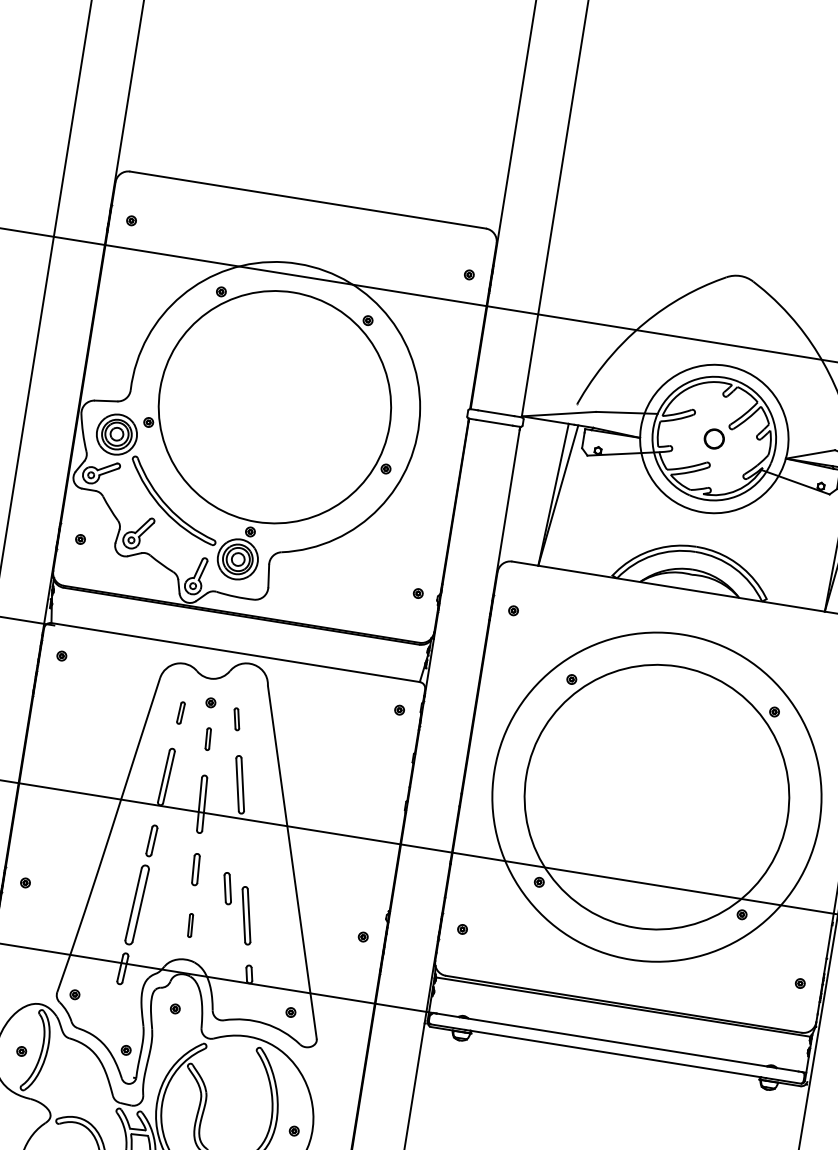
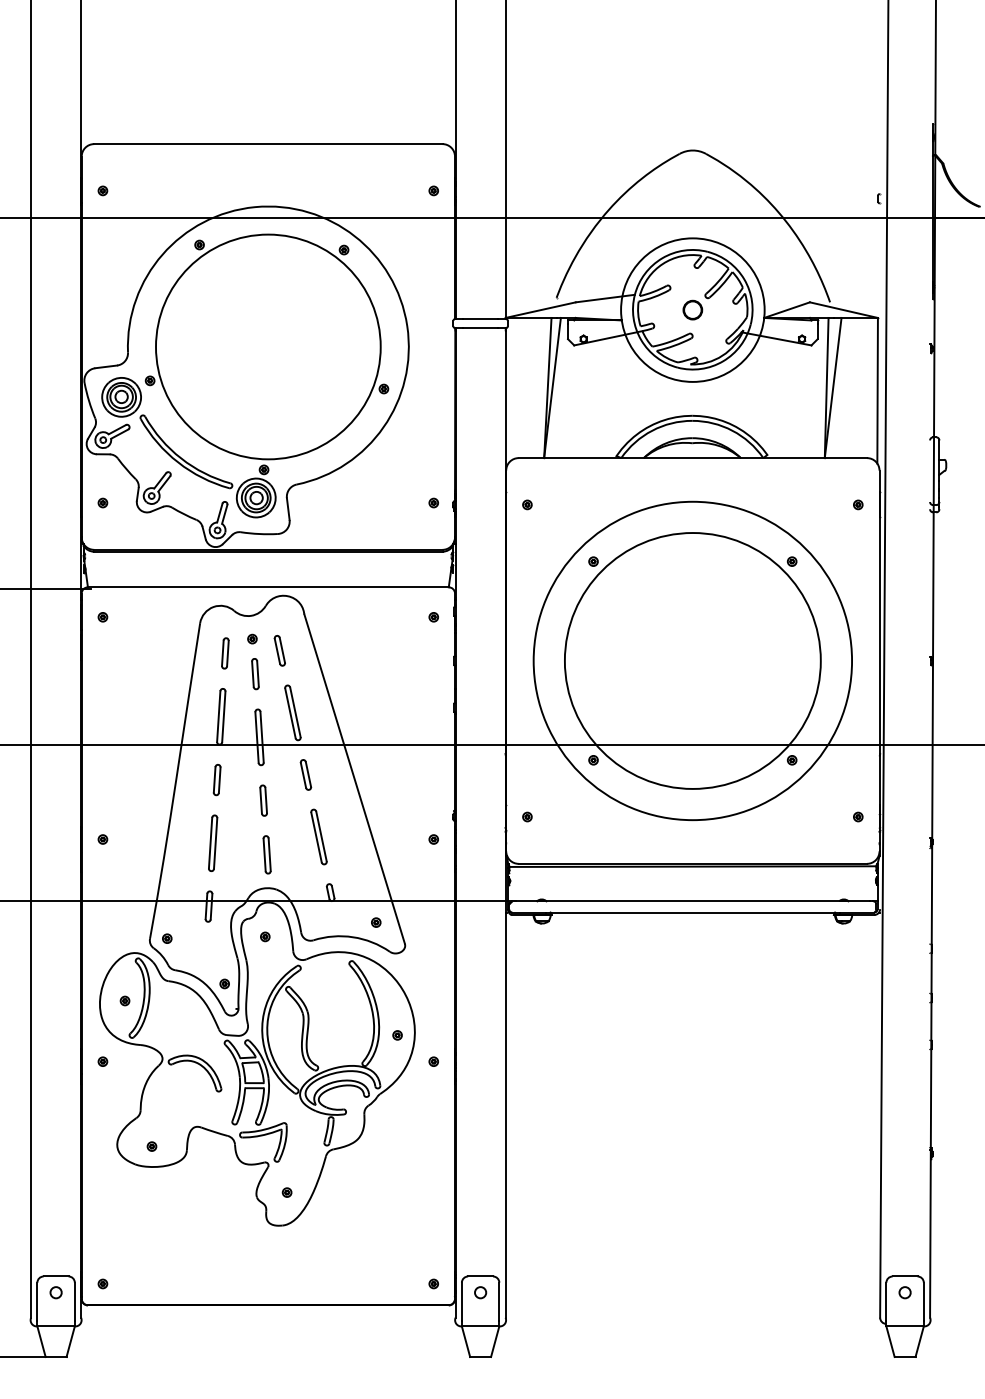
part: (181, 713) -> (225, 653), size x1.43
part: (236, 718) -> (279, 650), size x1.43
part: (208, 739) -> (255, 674), size x1.43
part: (227, 888) -> (305, 774), moved
part: (137, 904) -> (213, 842), size x0.71
part: (190, 925) -> (266, 854), size x1.67

